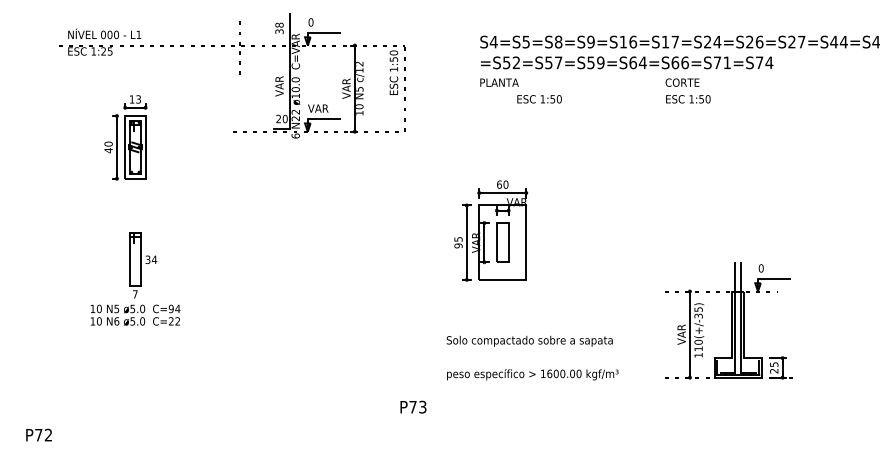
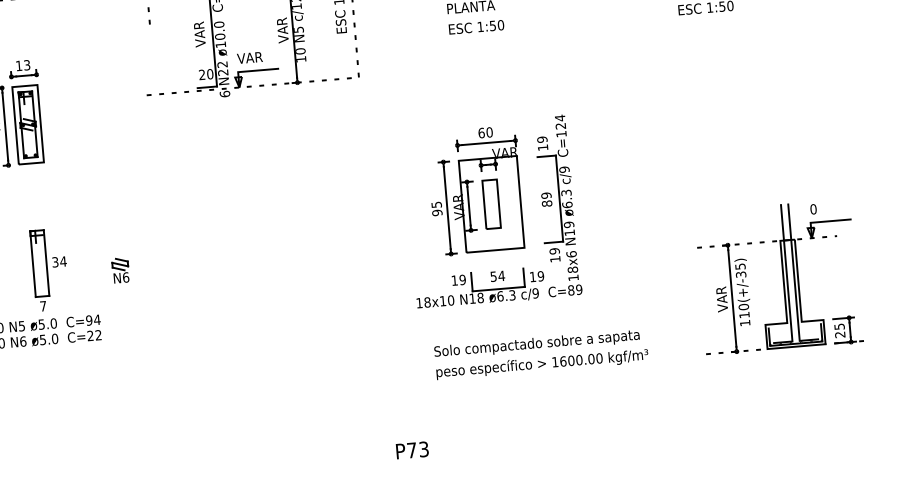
text: (539, 99) -> (476, 27), moved
part: (543, 247) -> (542, 206), added
part: (199, 270) -> (120, 270), added
text: (529, 341) -> (536, 344), moved
text: (413, 406) -> (412, 449), moved

